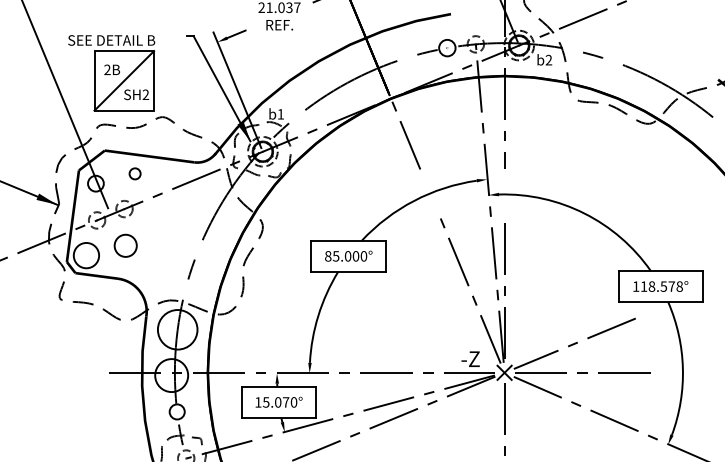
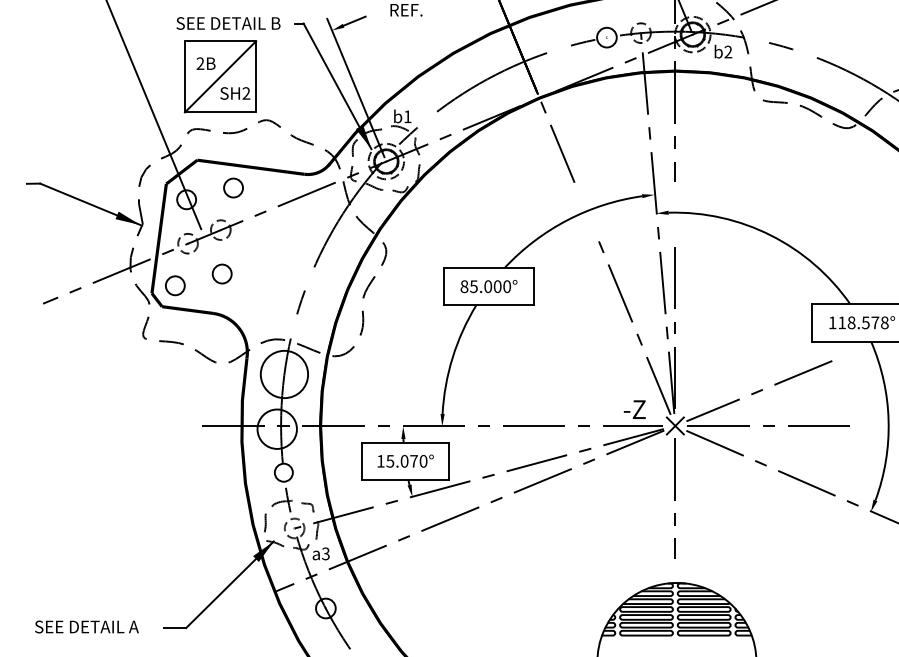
text: (111, 40) -> (228, 23), moved
circle: (135, 173) -> (233, 187), size x1.43
circle: (125, 245) -> (221, 273), size x0.71
circle: (85, 255) -> (174, 285), size x0.62

